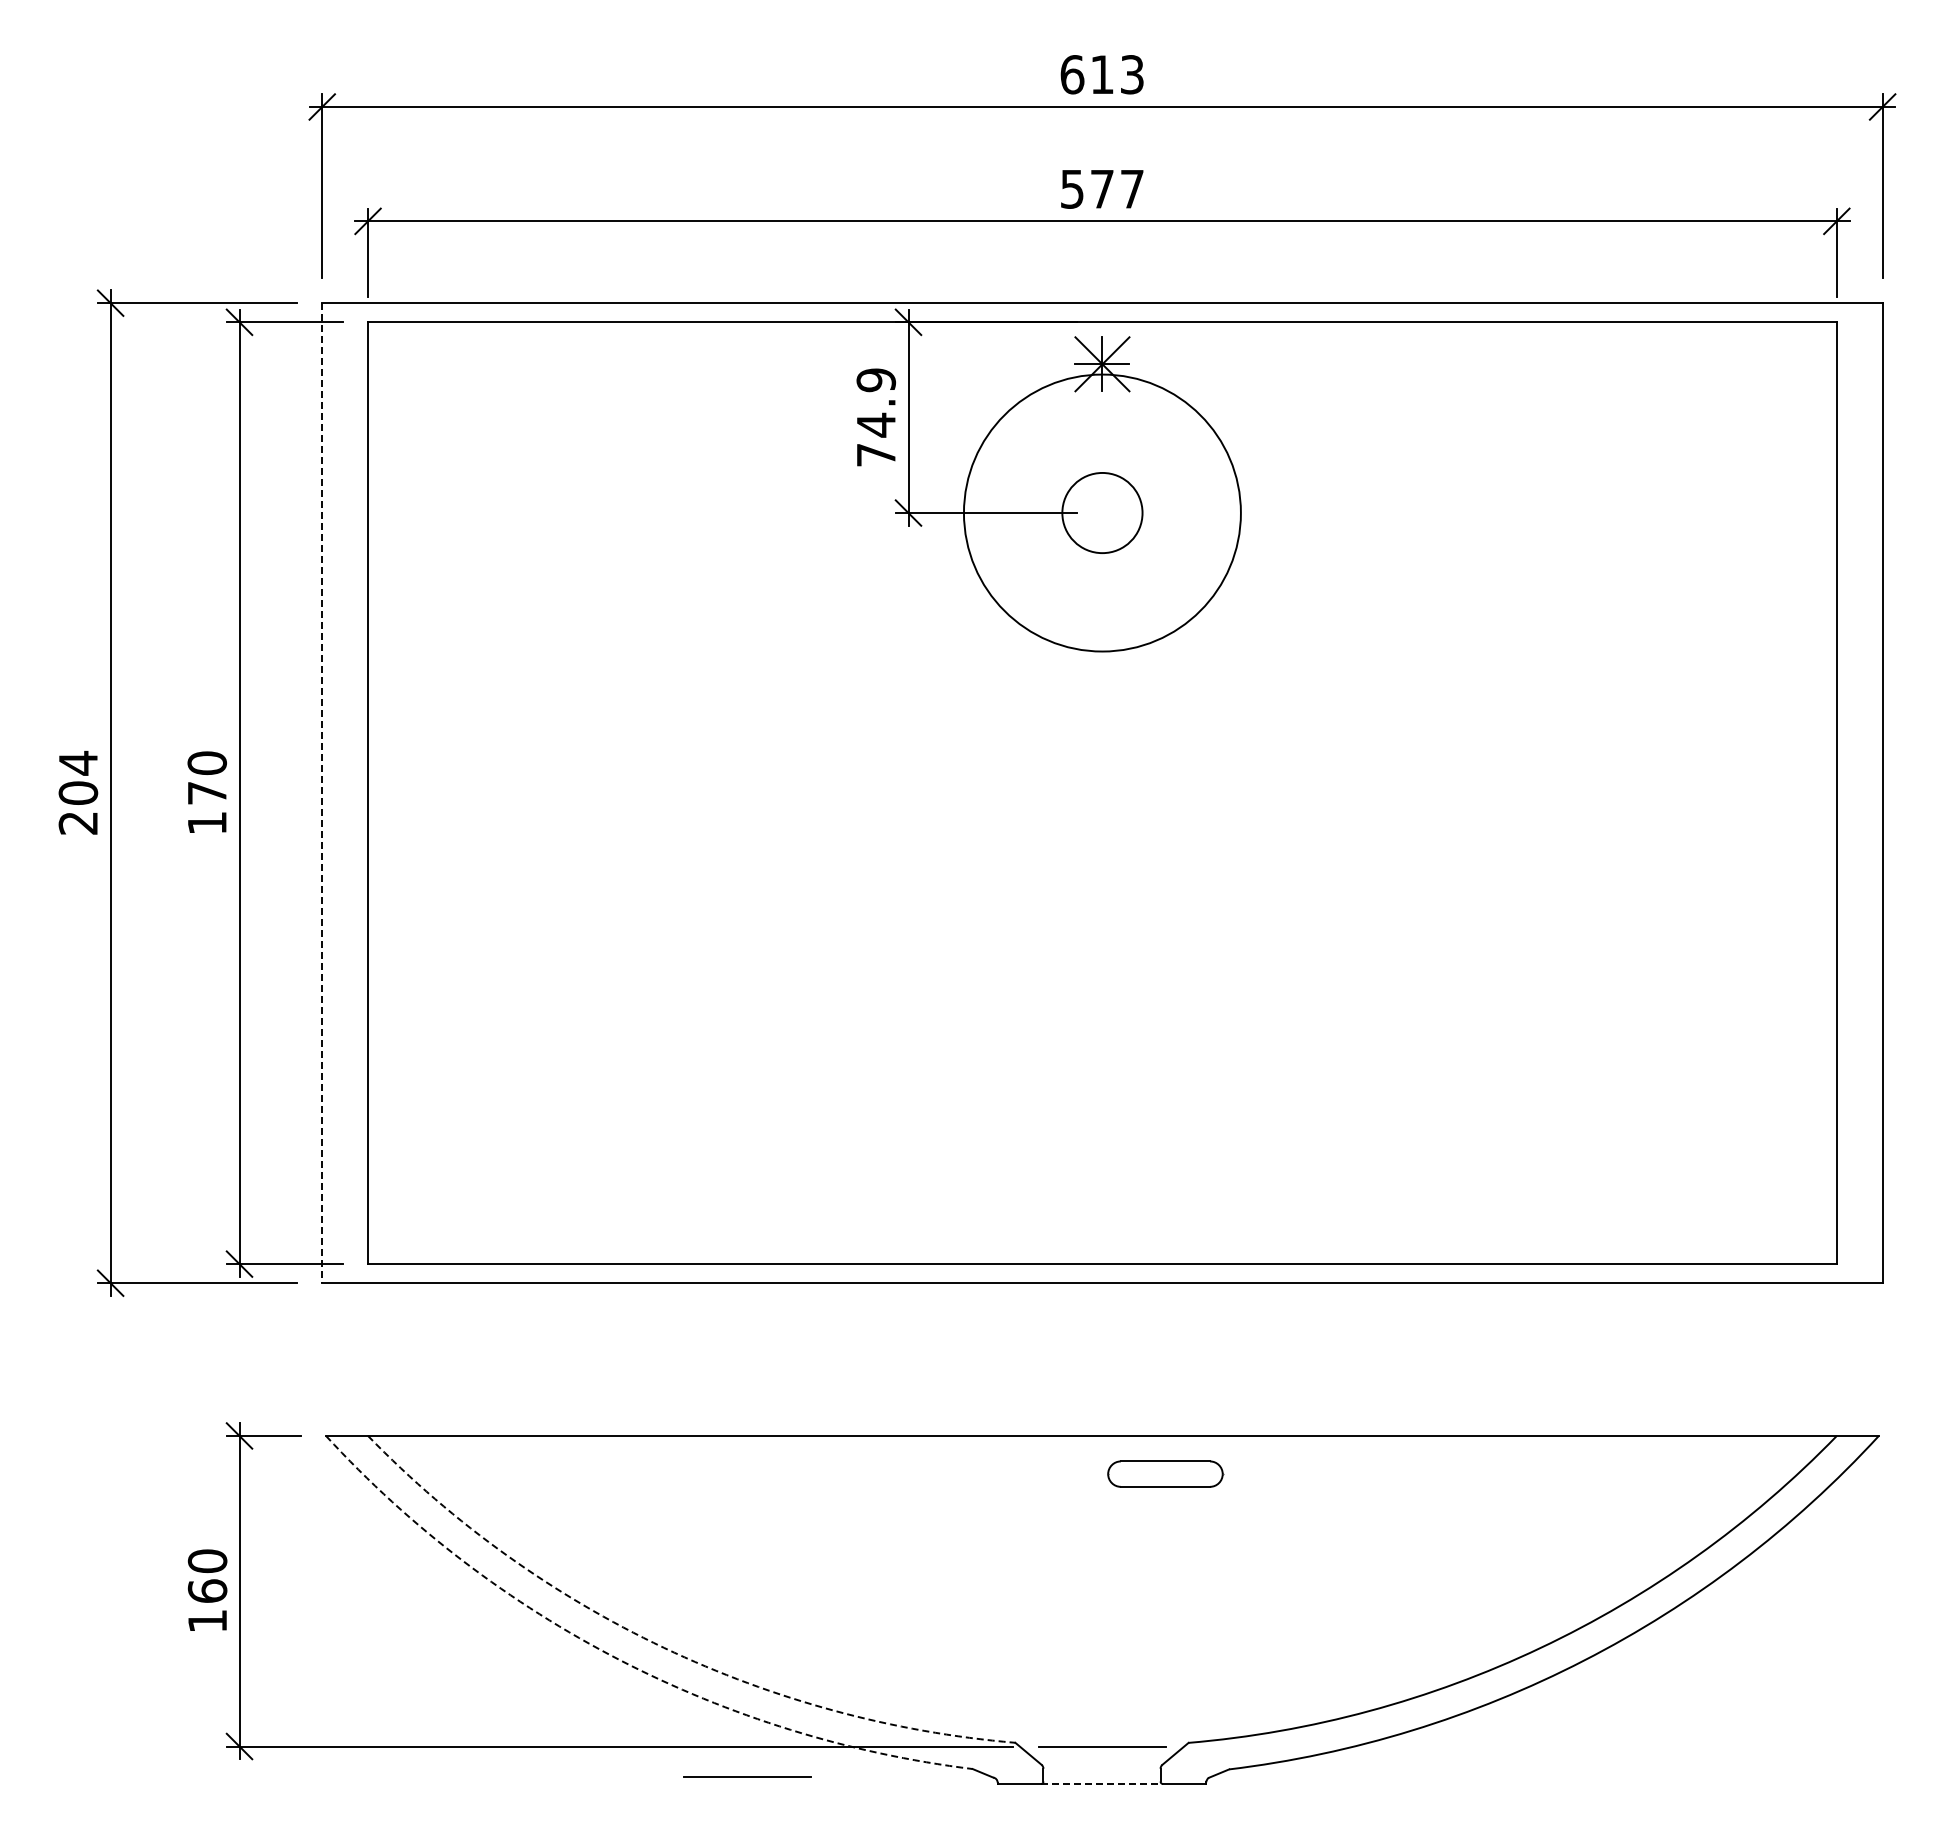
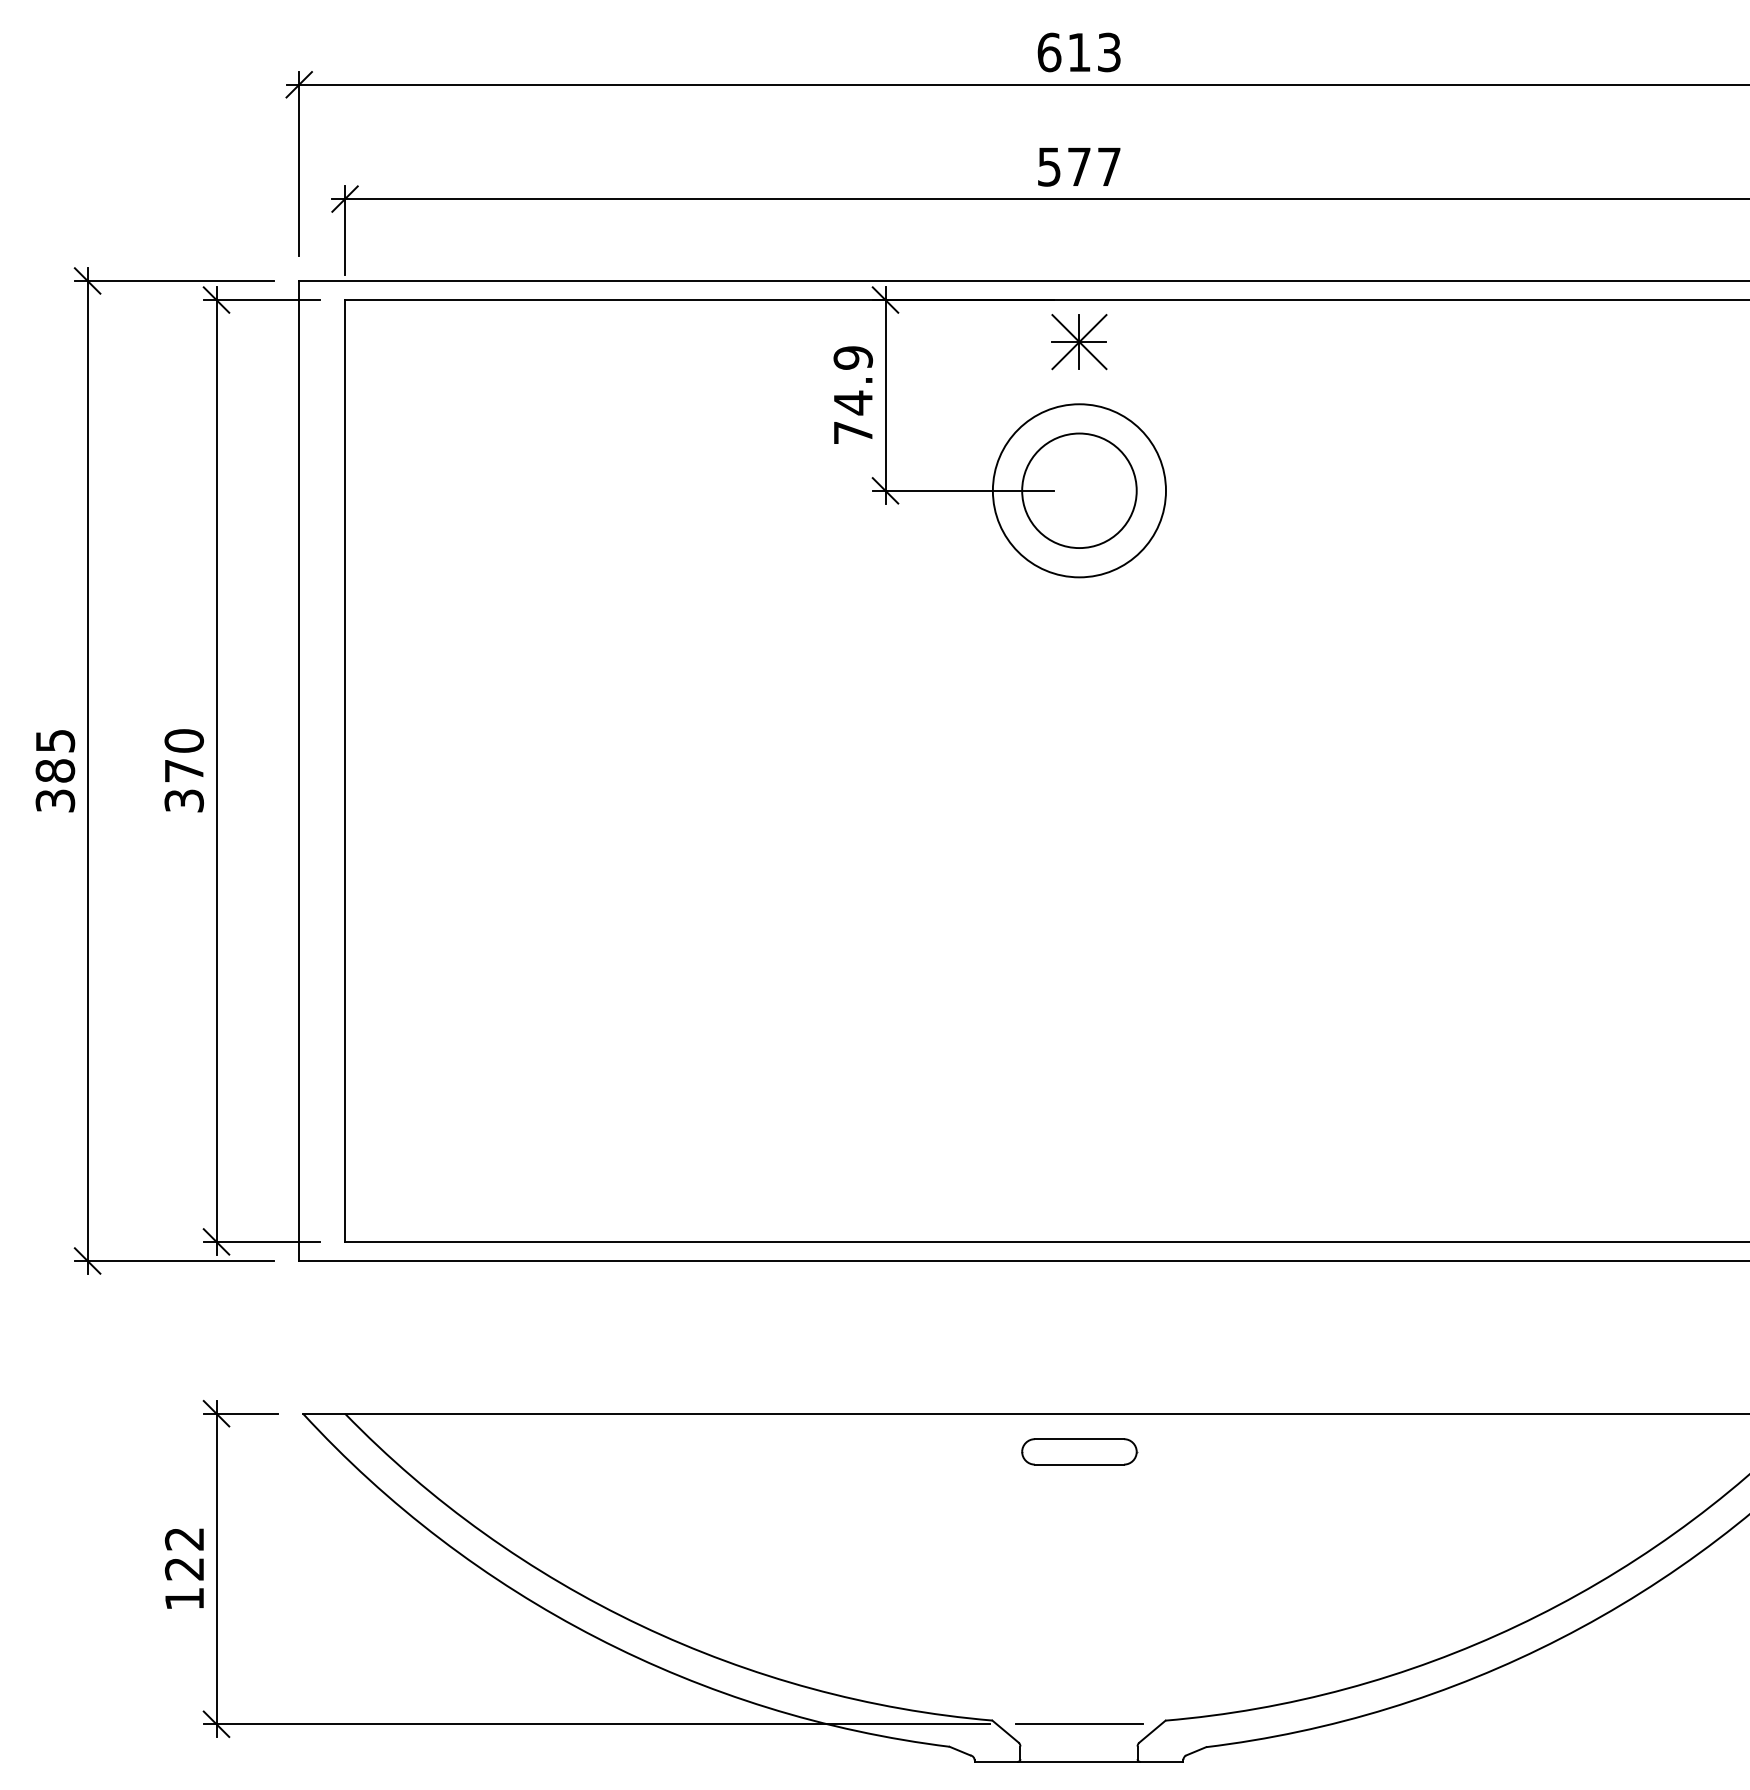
circle: (1102, 512) -> (1079, 490), size x0.62
circle: (1102, 512) -> (1079, 490), size x1.43
text: (78, 792) -> (55, 770), 204 -> 385
line: (322, 793) -> (299, 771), dashed -> solid
text: (206, 823) -> (183, 801), 170 -> 370
part: (1165, 1473) -> (1079, 1451), moved
text: (207, 1575) -> (184, 1553), 160 -> 122
arc: (663, 1647) -> (640, 1625), dashed -> solid
arc: (619, 1660) -> (596, 1638), dashed -> solid
line: (747, 1776) -> (724, 1754), removed
line: (1102, 1784) -> (1079, 1762), dashed -> solid

